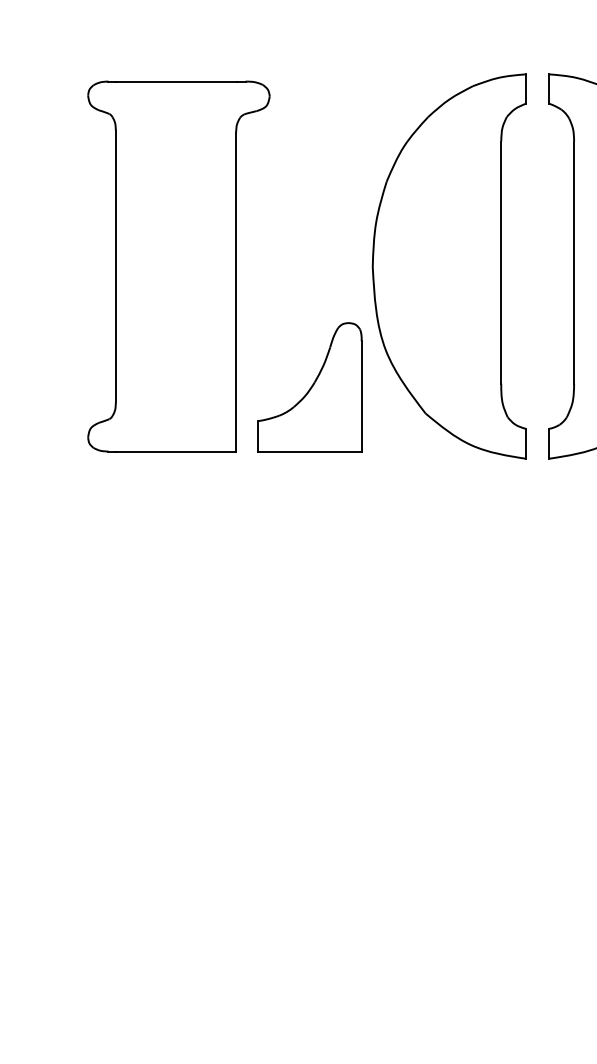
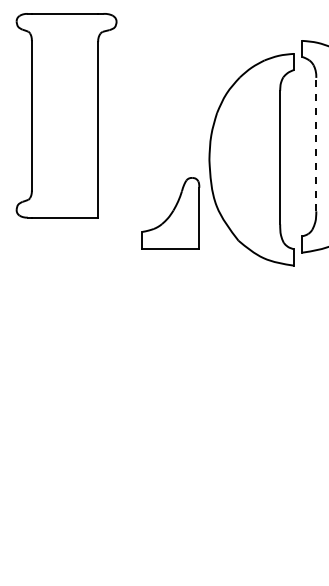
line: (574, 262) -> (316, 144), solid -> dashed
part: (178, 266) -> (66, 115), moved
part: (449, 266) -> (251, 159), moved

